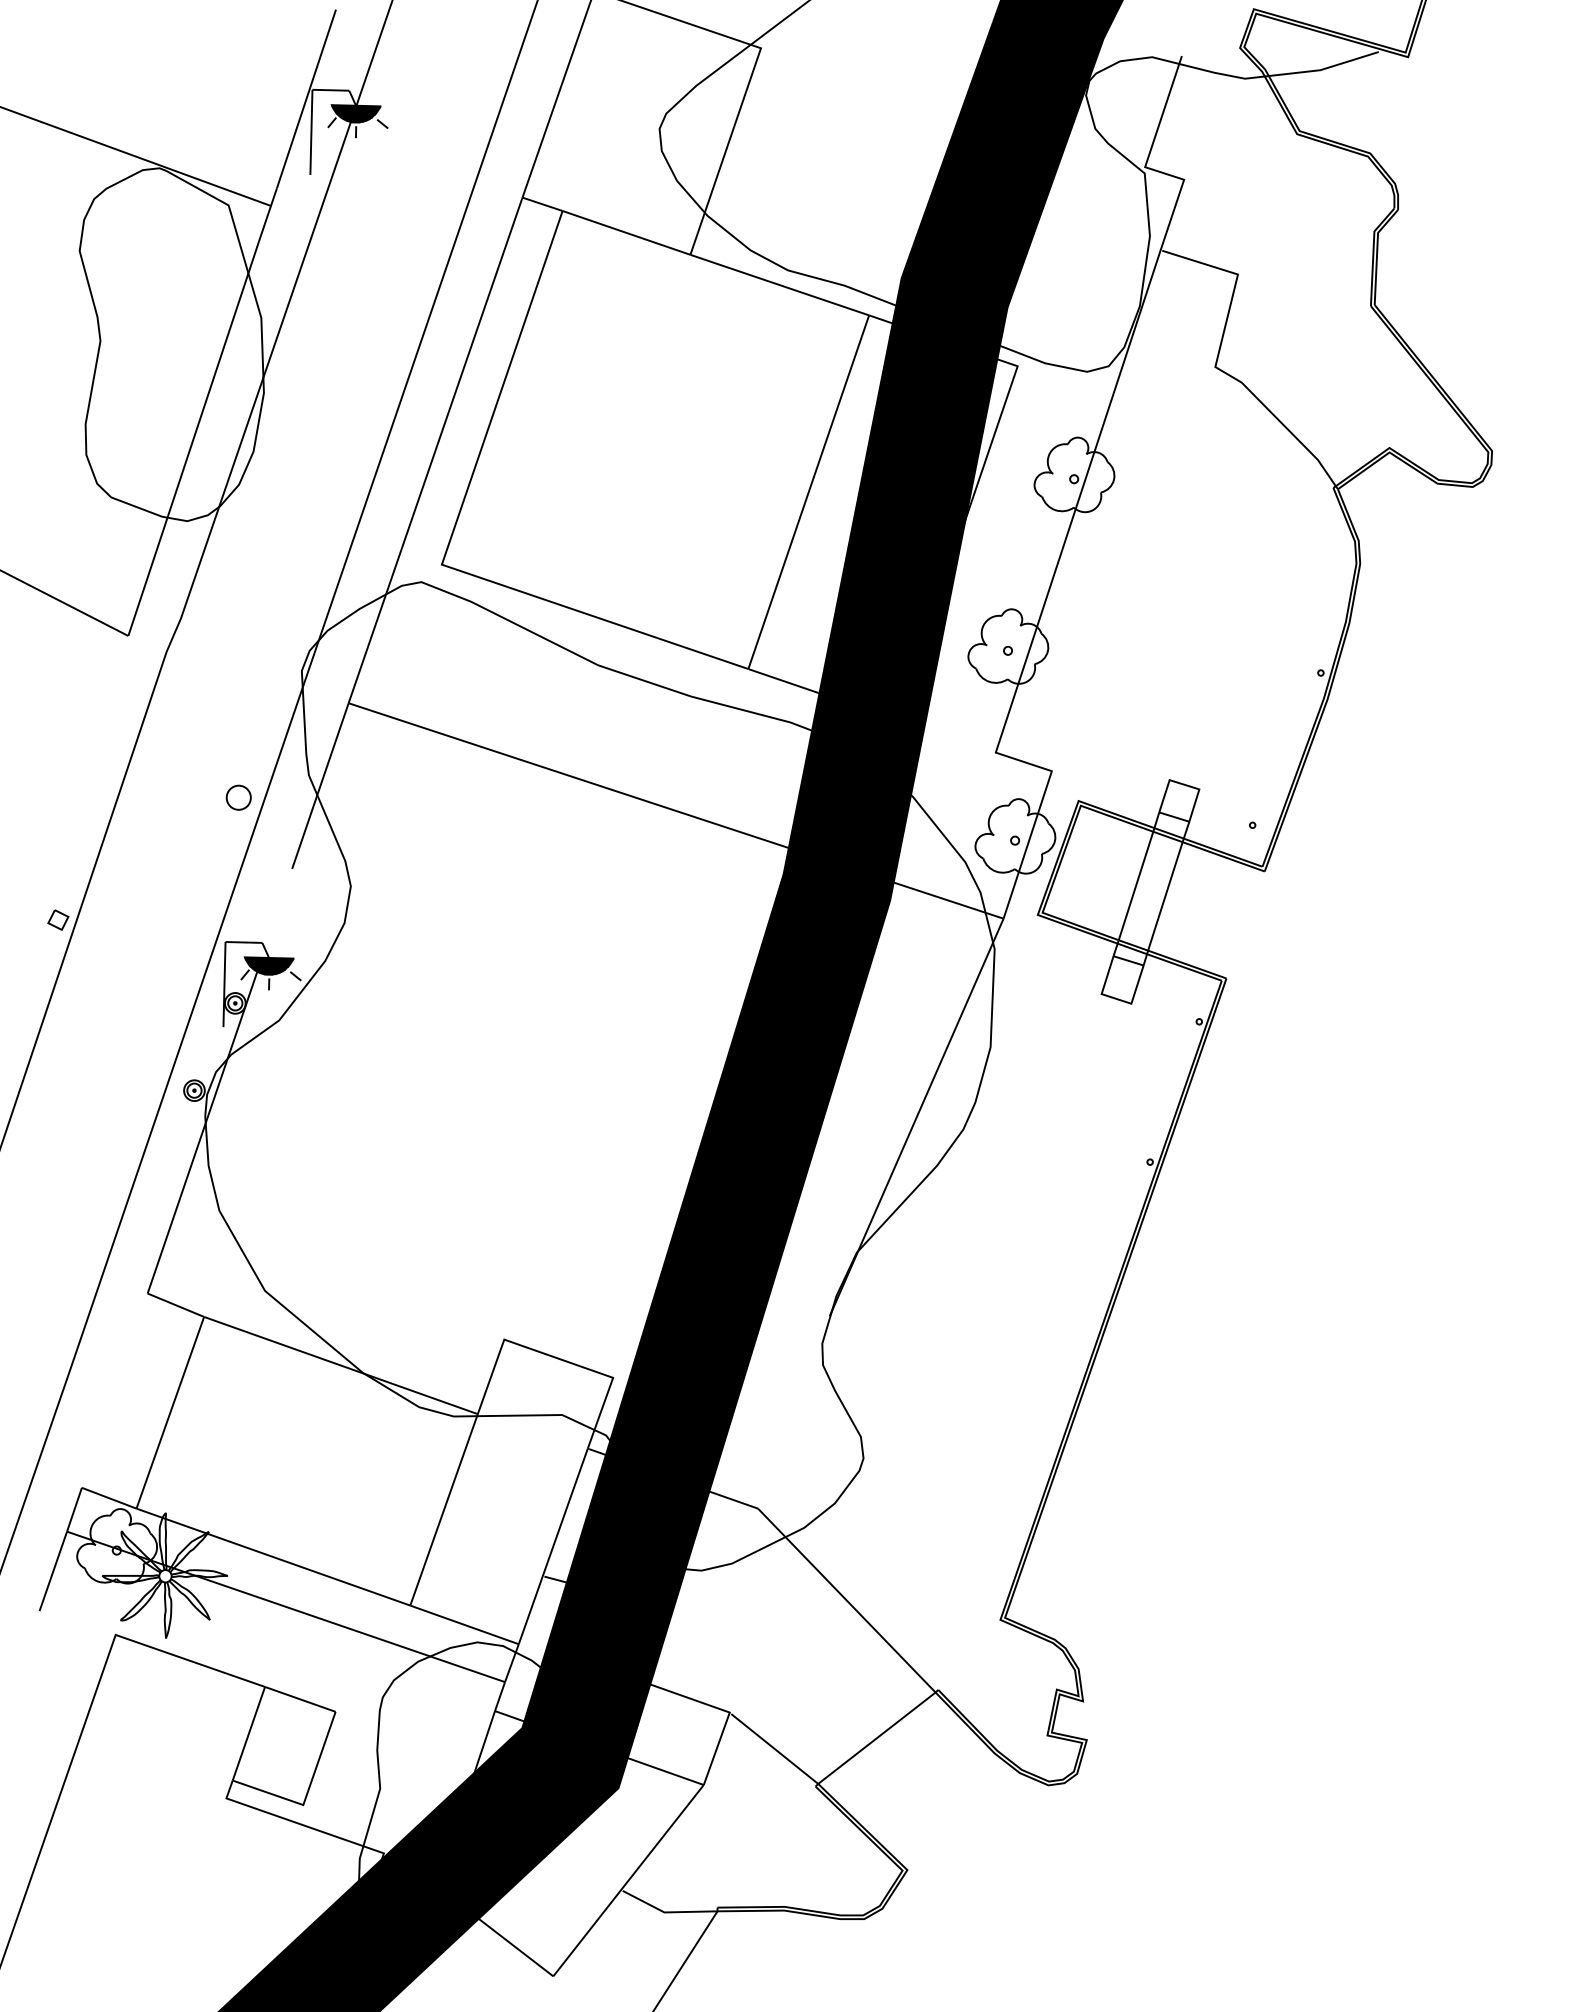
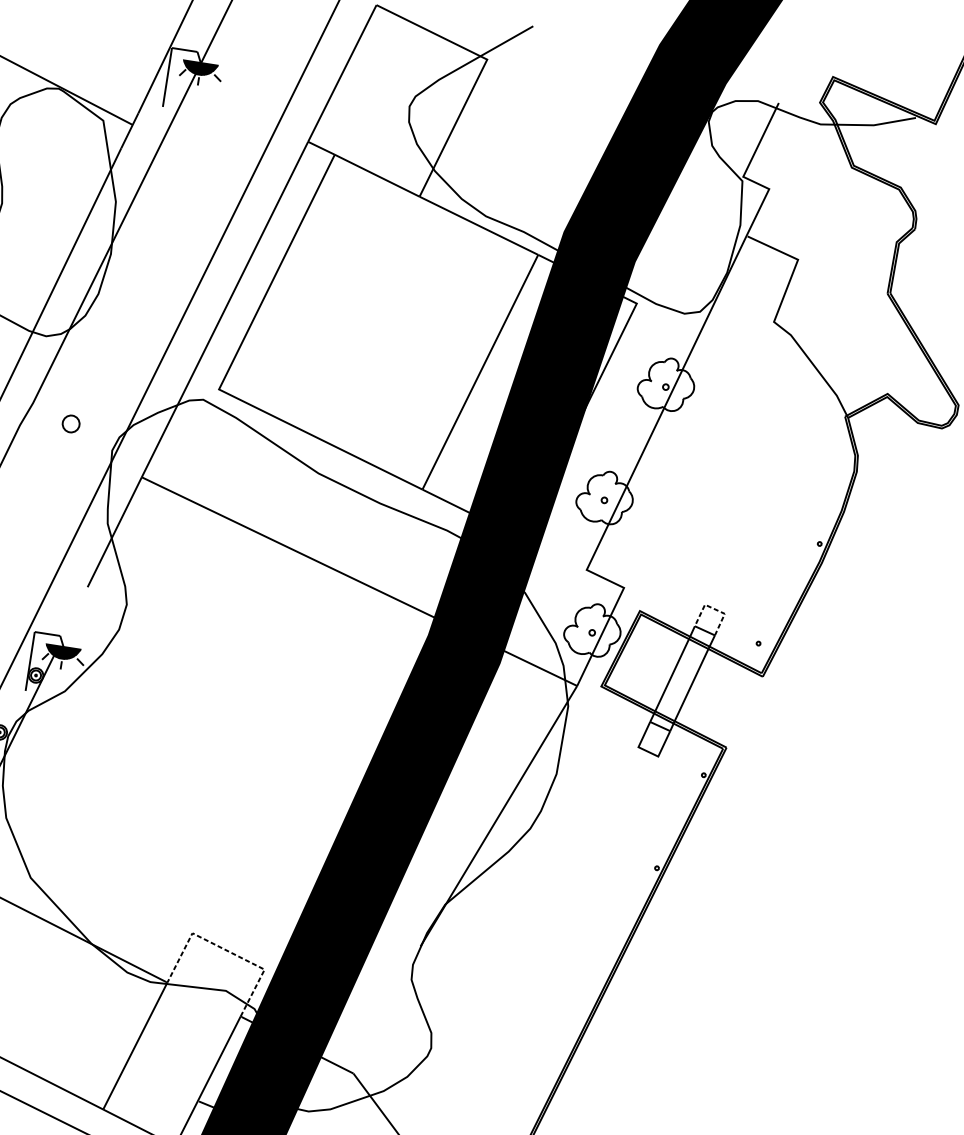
line: (1184, 784) -> (714, 609), solid -> dashed
circle: (238, 797) -> (70, 423), moved
line: (556, 1358) -> (227, 951), solid -> dashed

